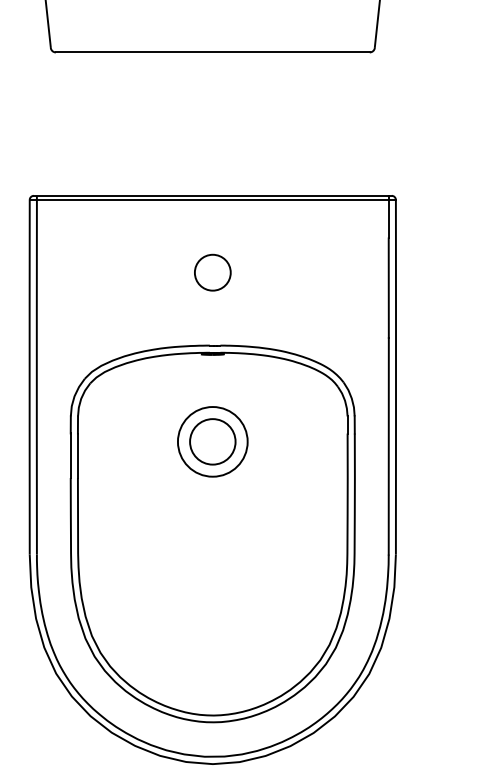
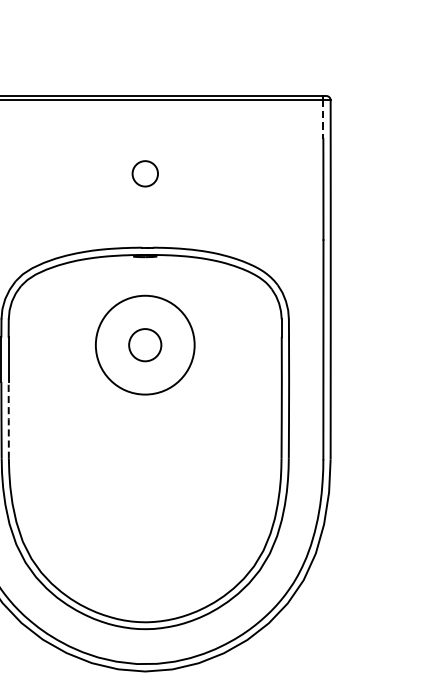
line: (388, 219) -> (323, 120), solid -> dashed
circle: (212, 272) -> (144, 173), size x0.7
circle: (212, 441) -> (144, 344), size x0.7
circle: (212, 441) -> (144, 344), size x1.4
line: (78, 515) -> (9, 419), solid -> dashed

